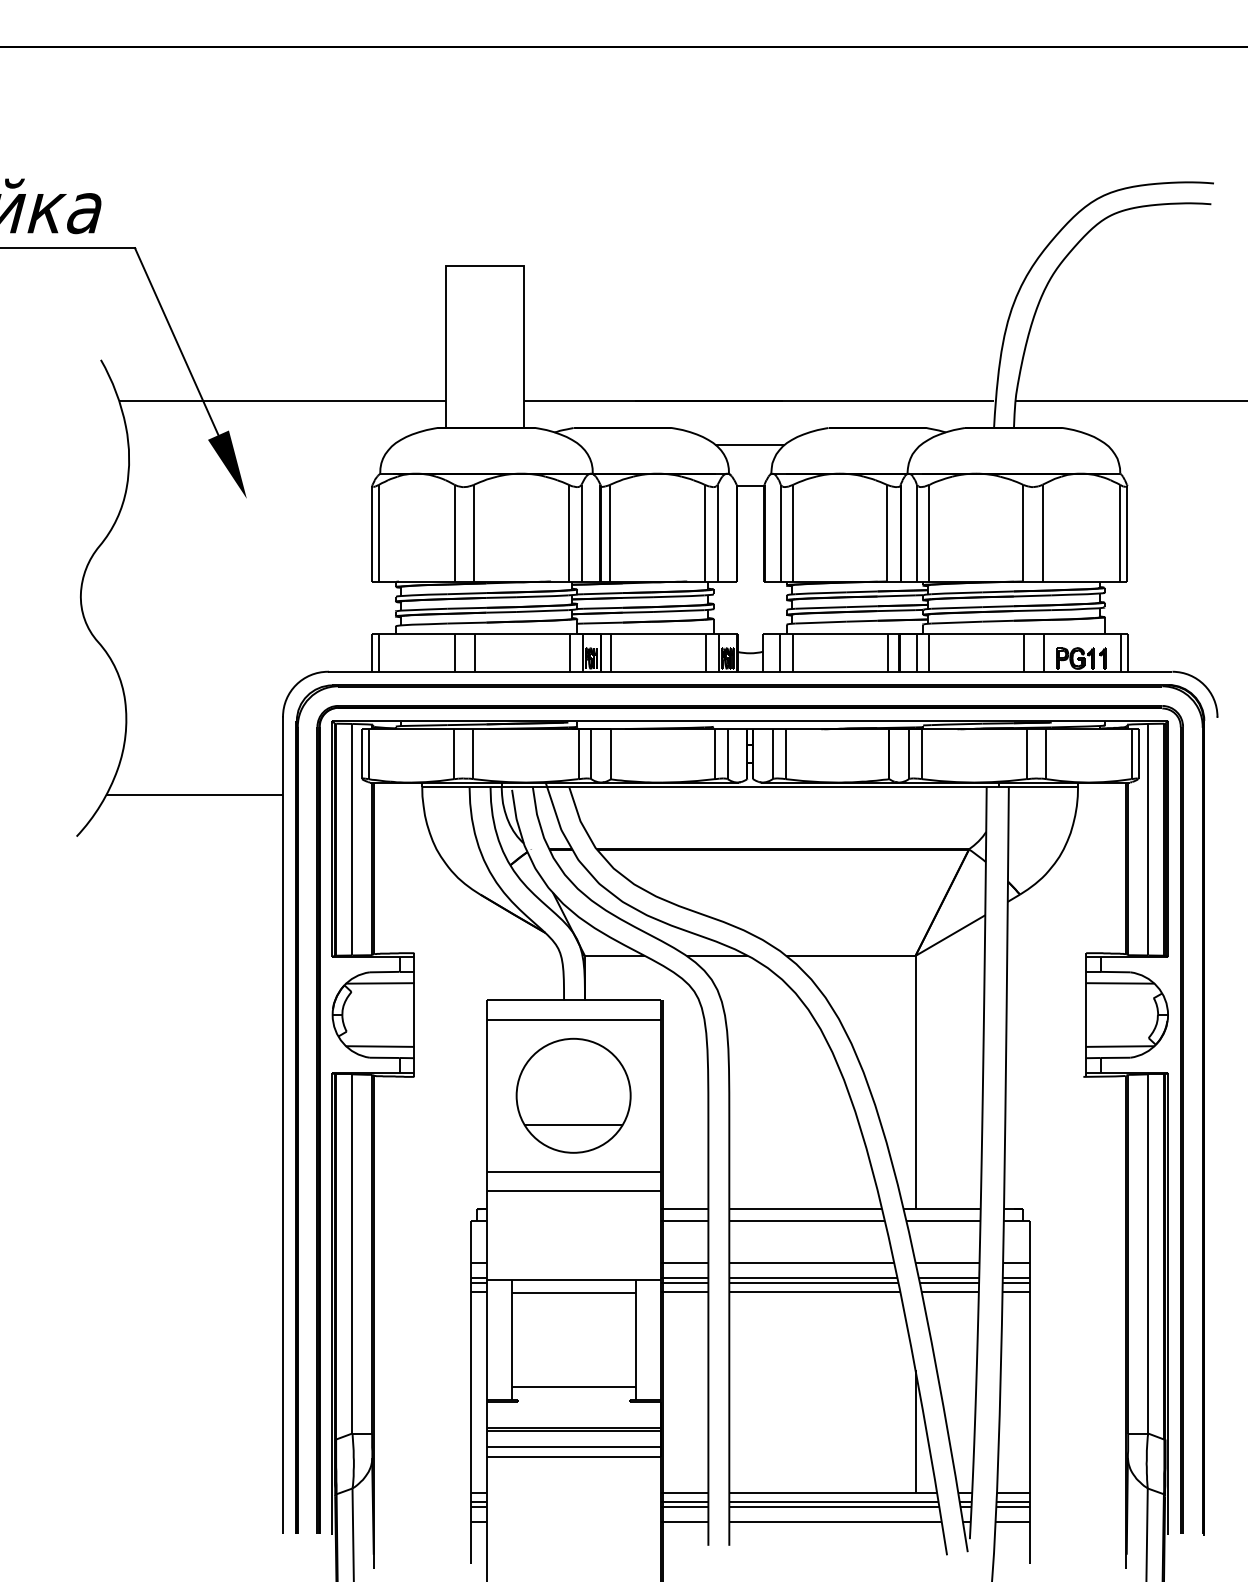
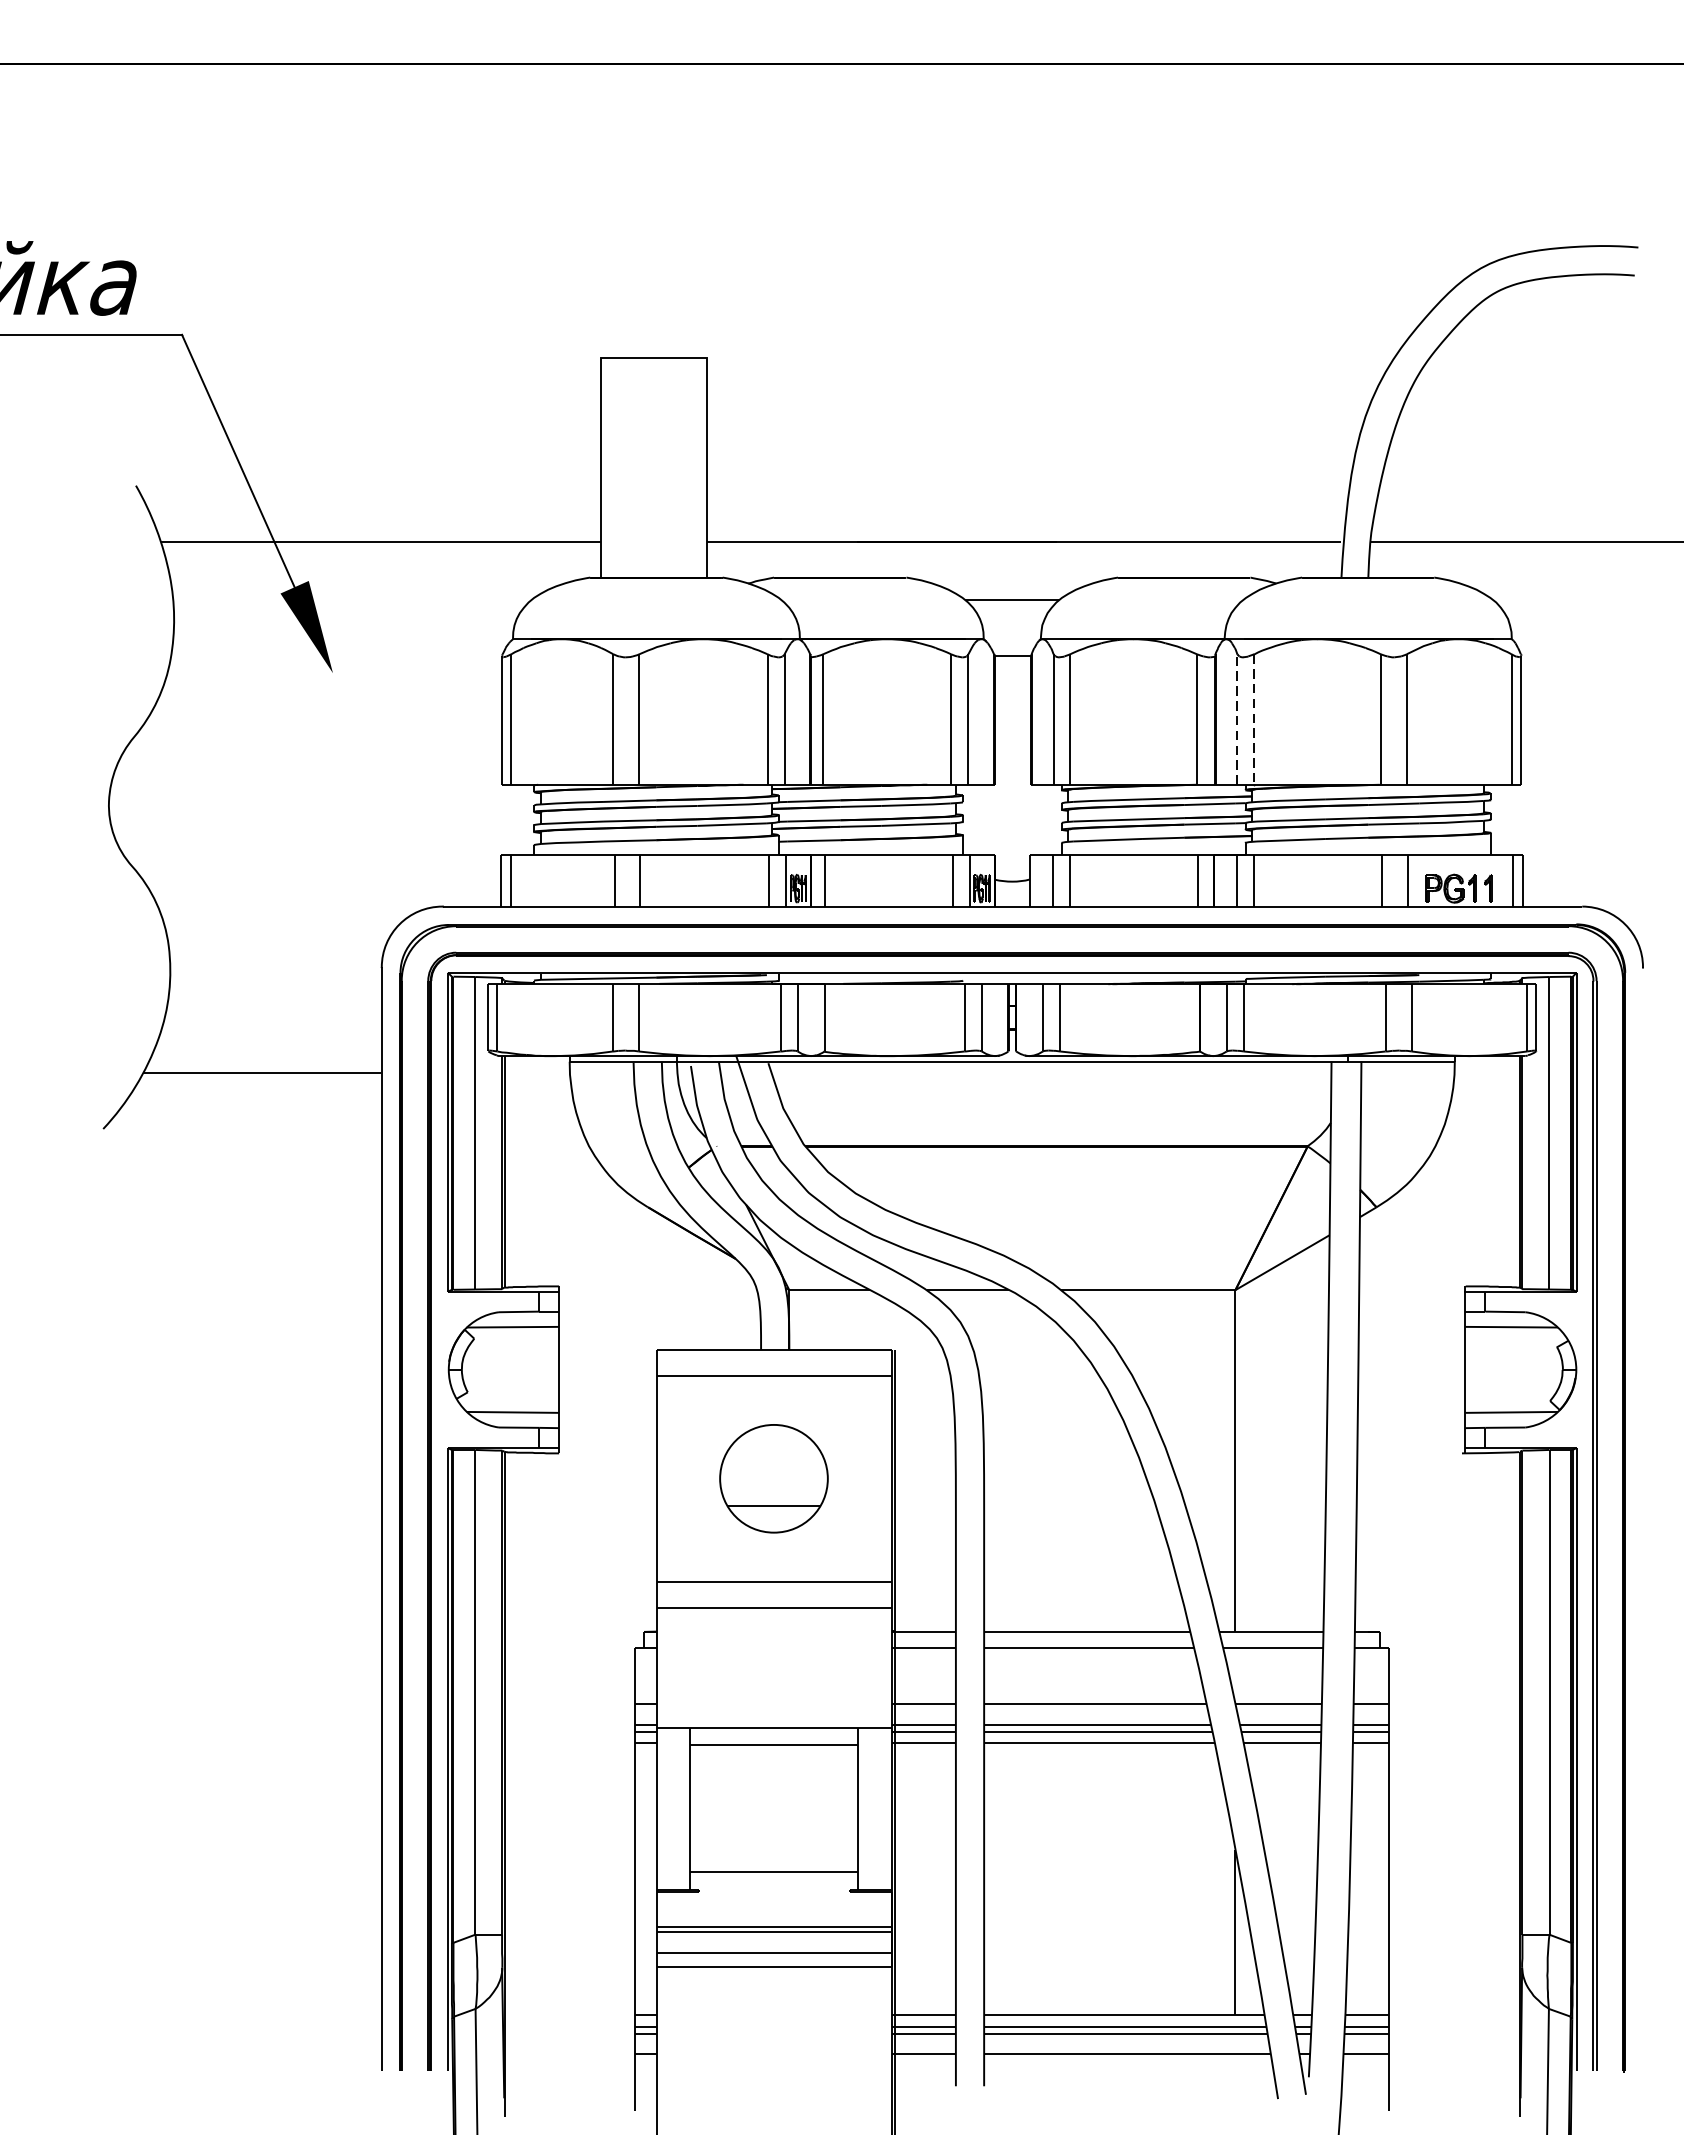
line: (916, 532) -> (1236, 718), solid -> dashed
line: (929, 533) -> (1254, 719), solid -> dashed
part: (573, 1095) -> (773, 1478), size x0.7

